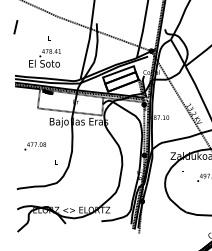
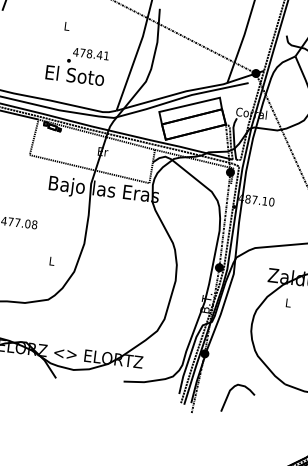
text: (44, 58) -> (76, 65), moved
curve: (158, 221) -> (230, 394), added

